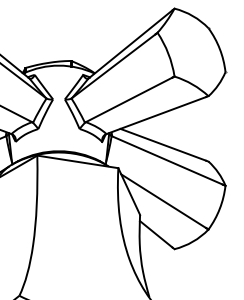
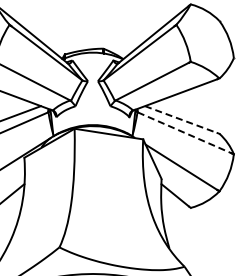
line: (163, 144) -> (181, 119), solid -> dashed
line: (168, 161) -> (185, 133), solid -> dashed

